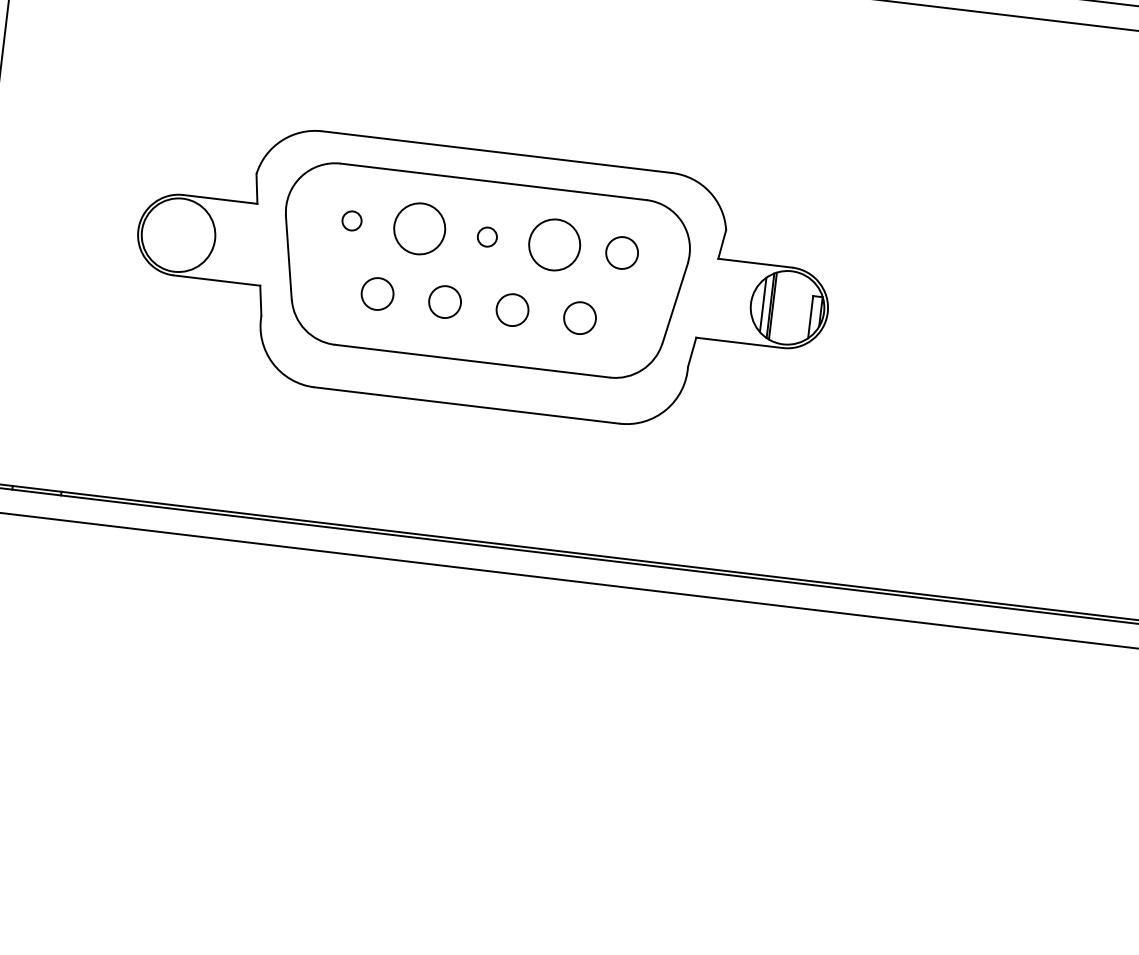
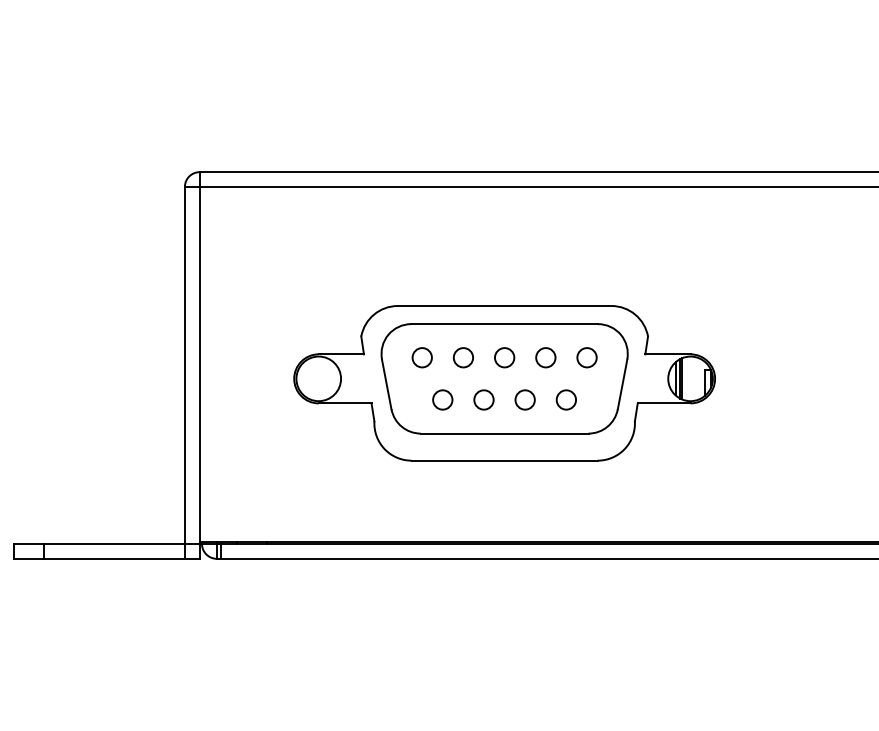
circle: (351, 220) -> (421, 357), size x1.67
circle: (419, 228) -> (463, 357), size x0.62
circle: (486, 236) -> (504, 357), size x1.67
circle: (554, 244) -> (545, 357), size x0.62

